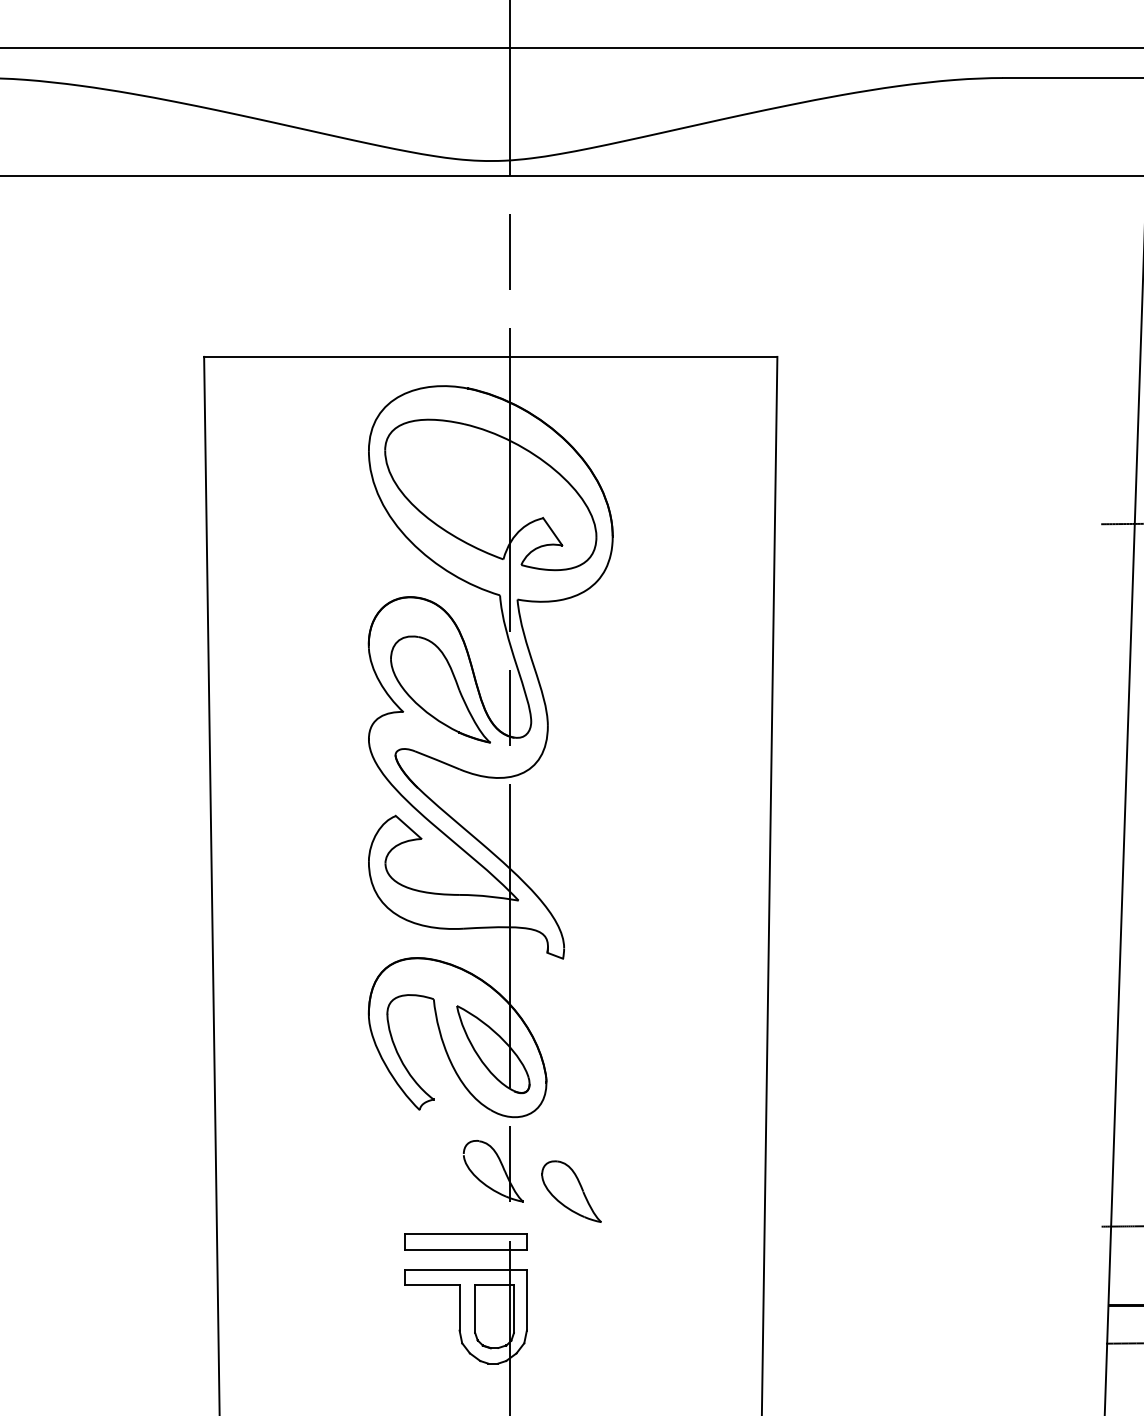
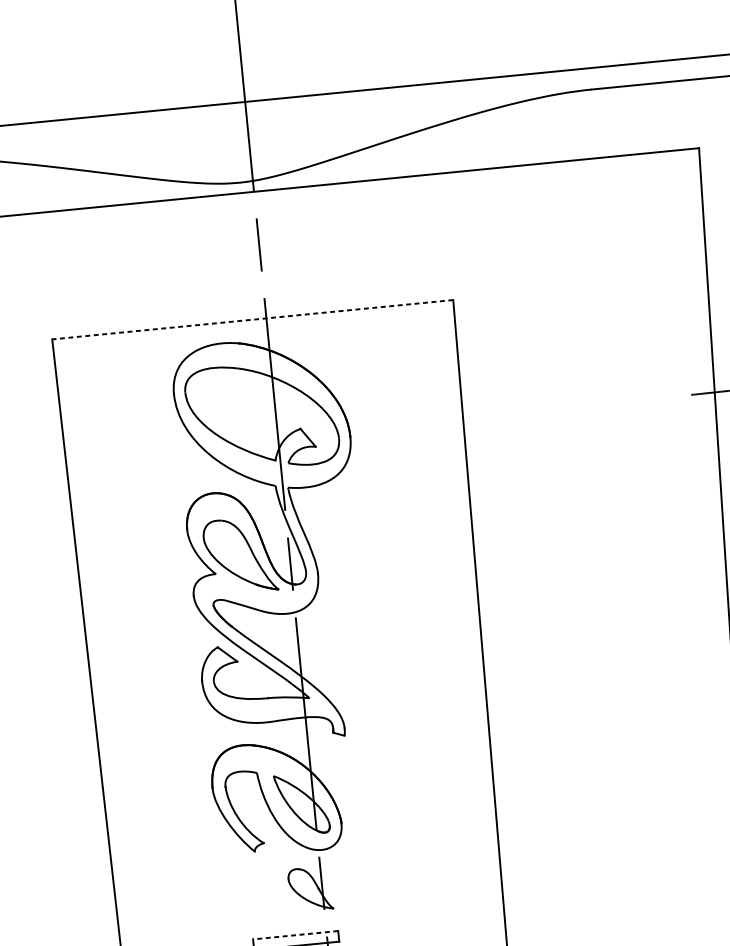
line: (490, 356) -> (252, 319), solid -> dashed
part: (571, 1191) -> (366, 898), removed
line: (466, 1234) -> (295, 935), solid -> dashed

